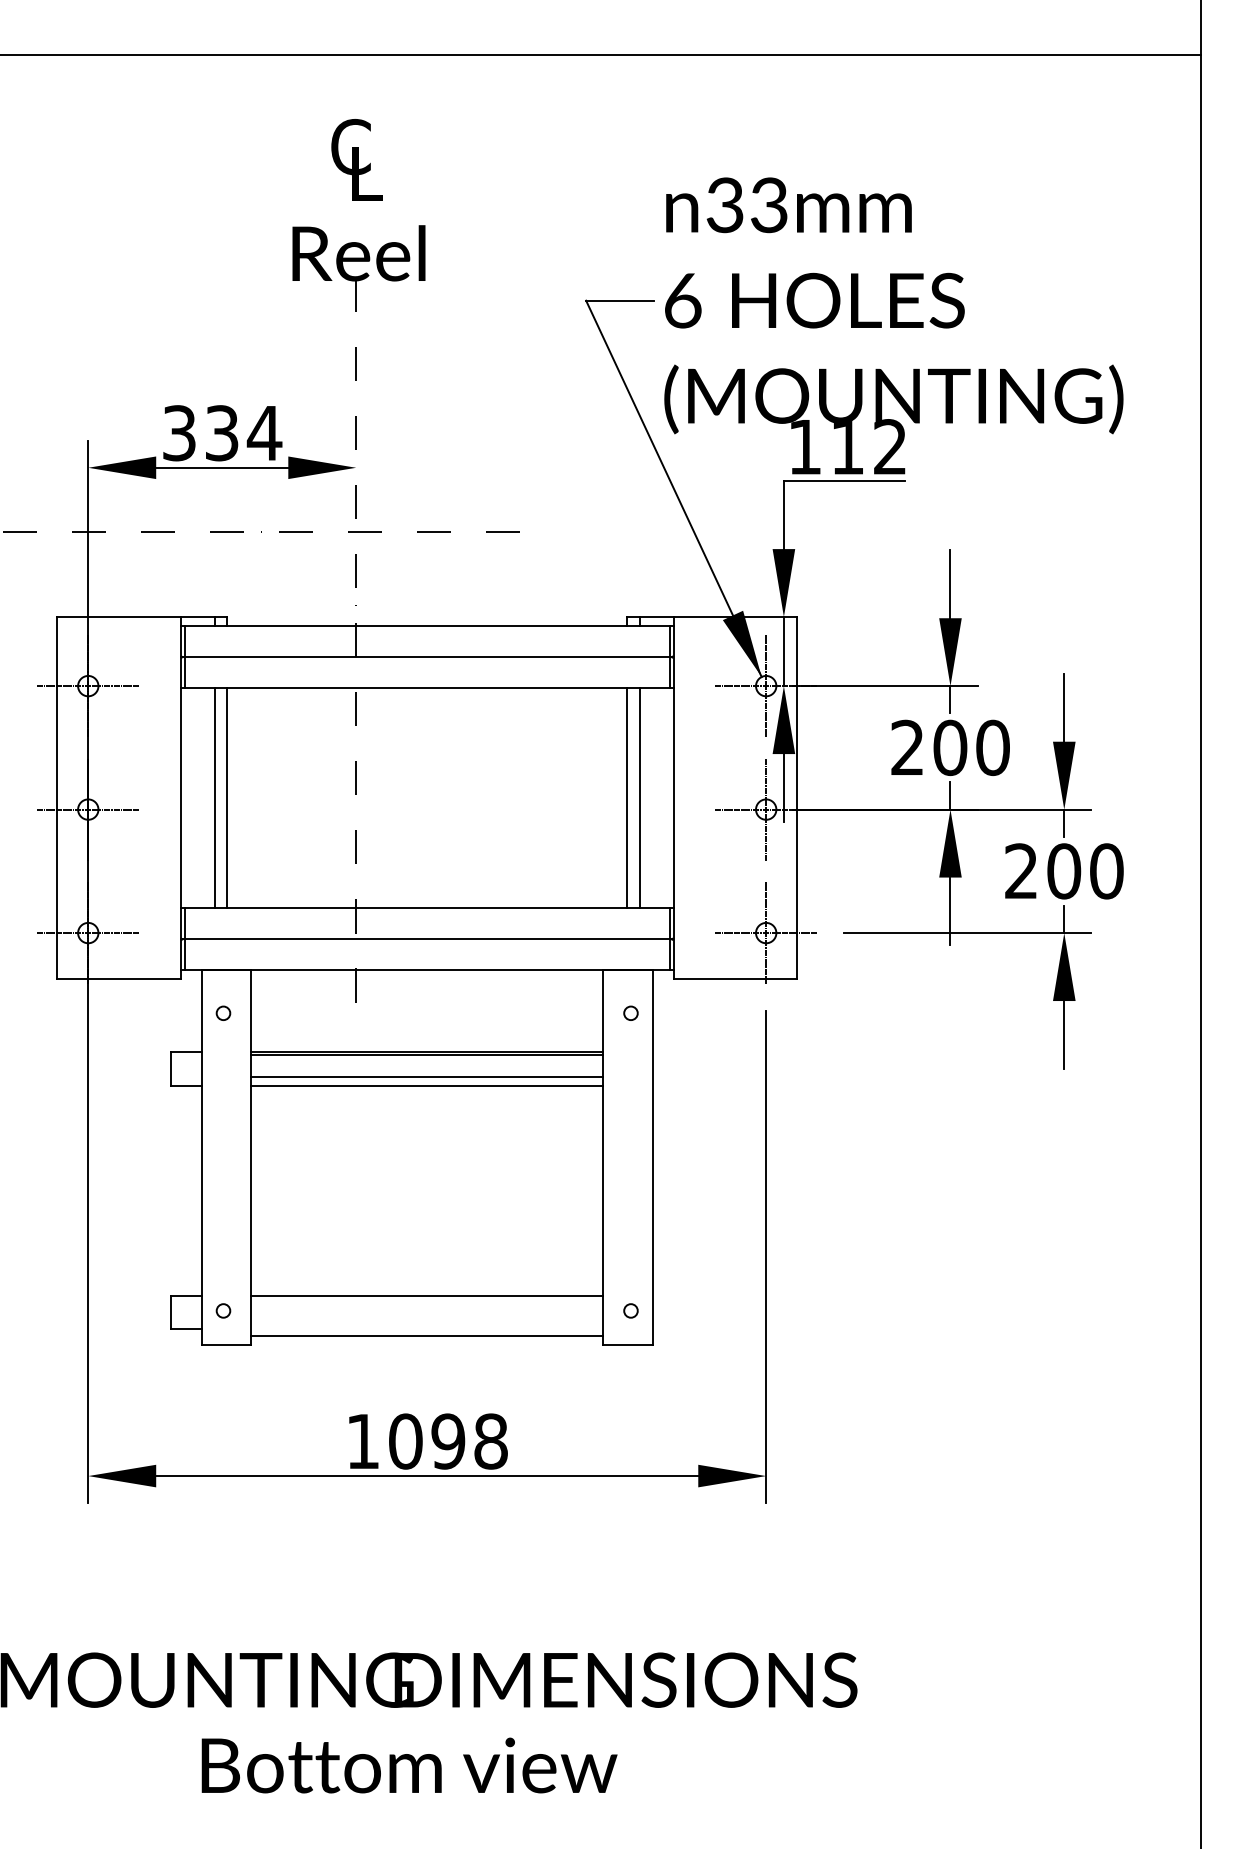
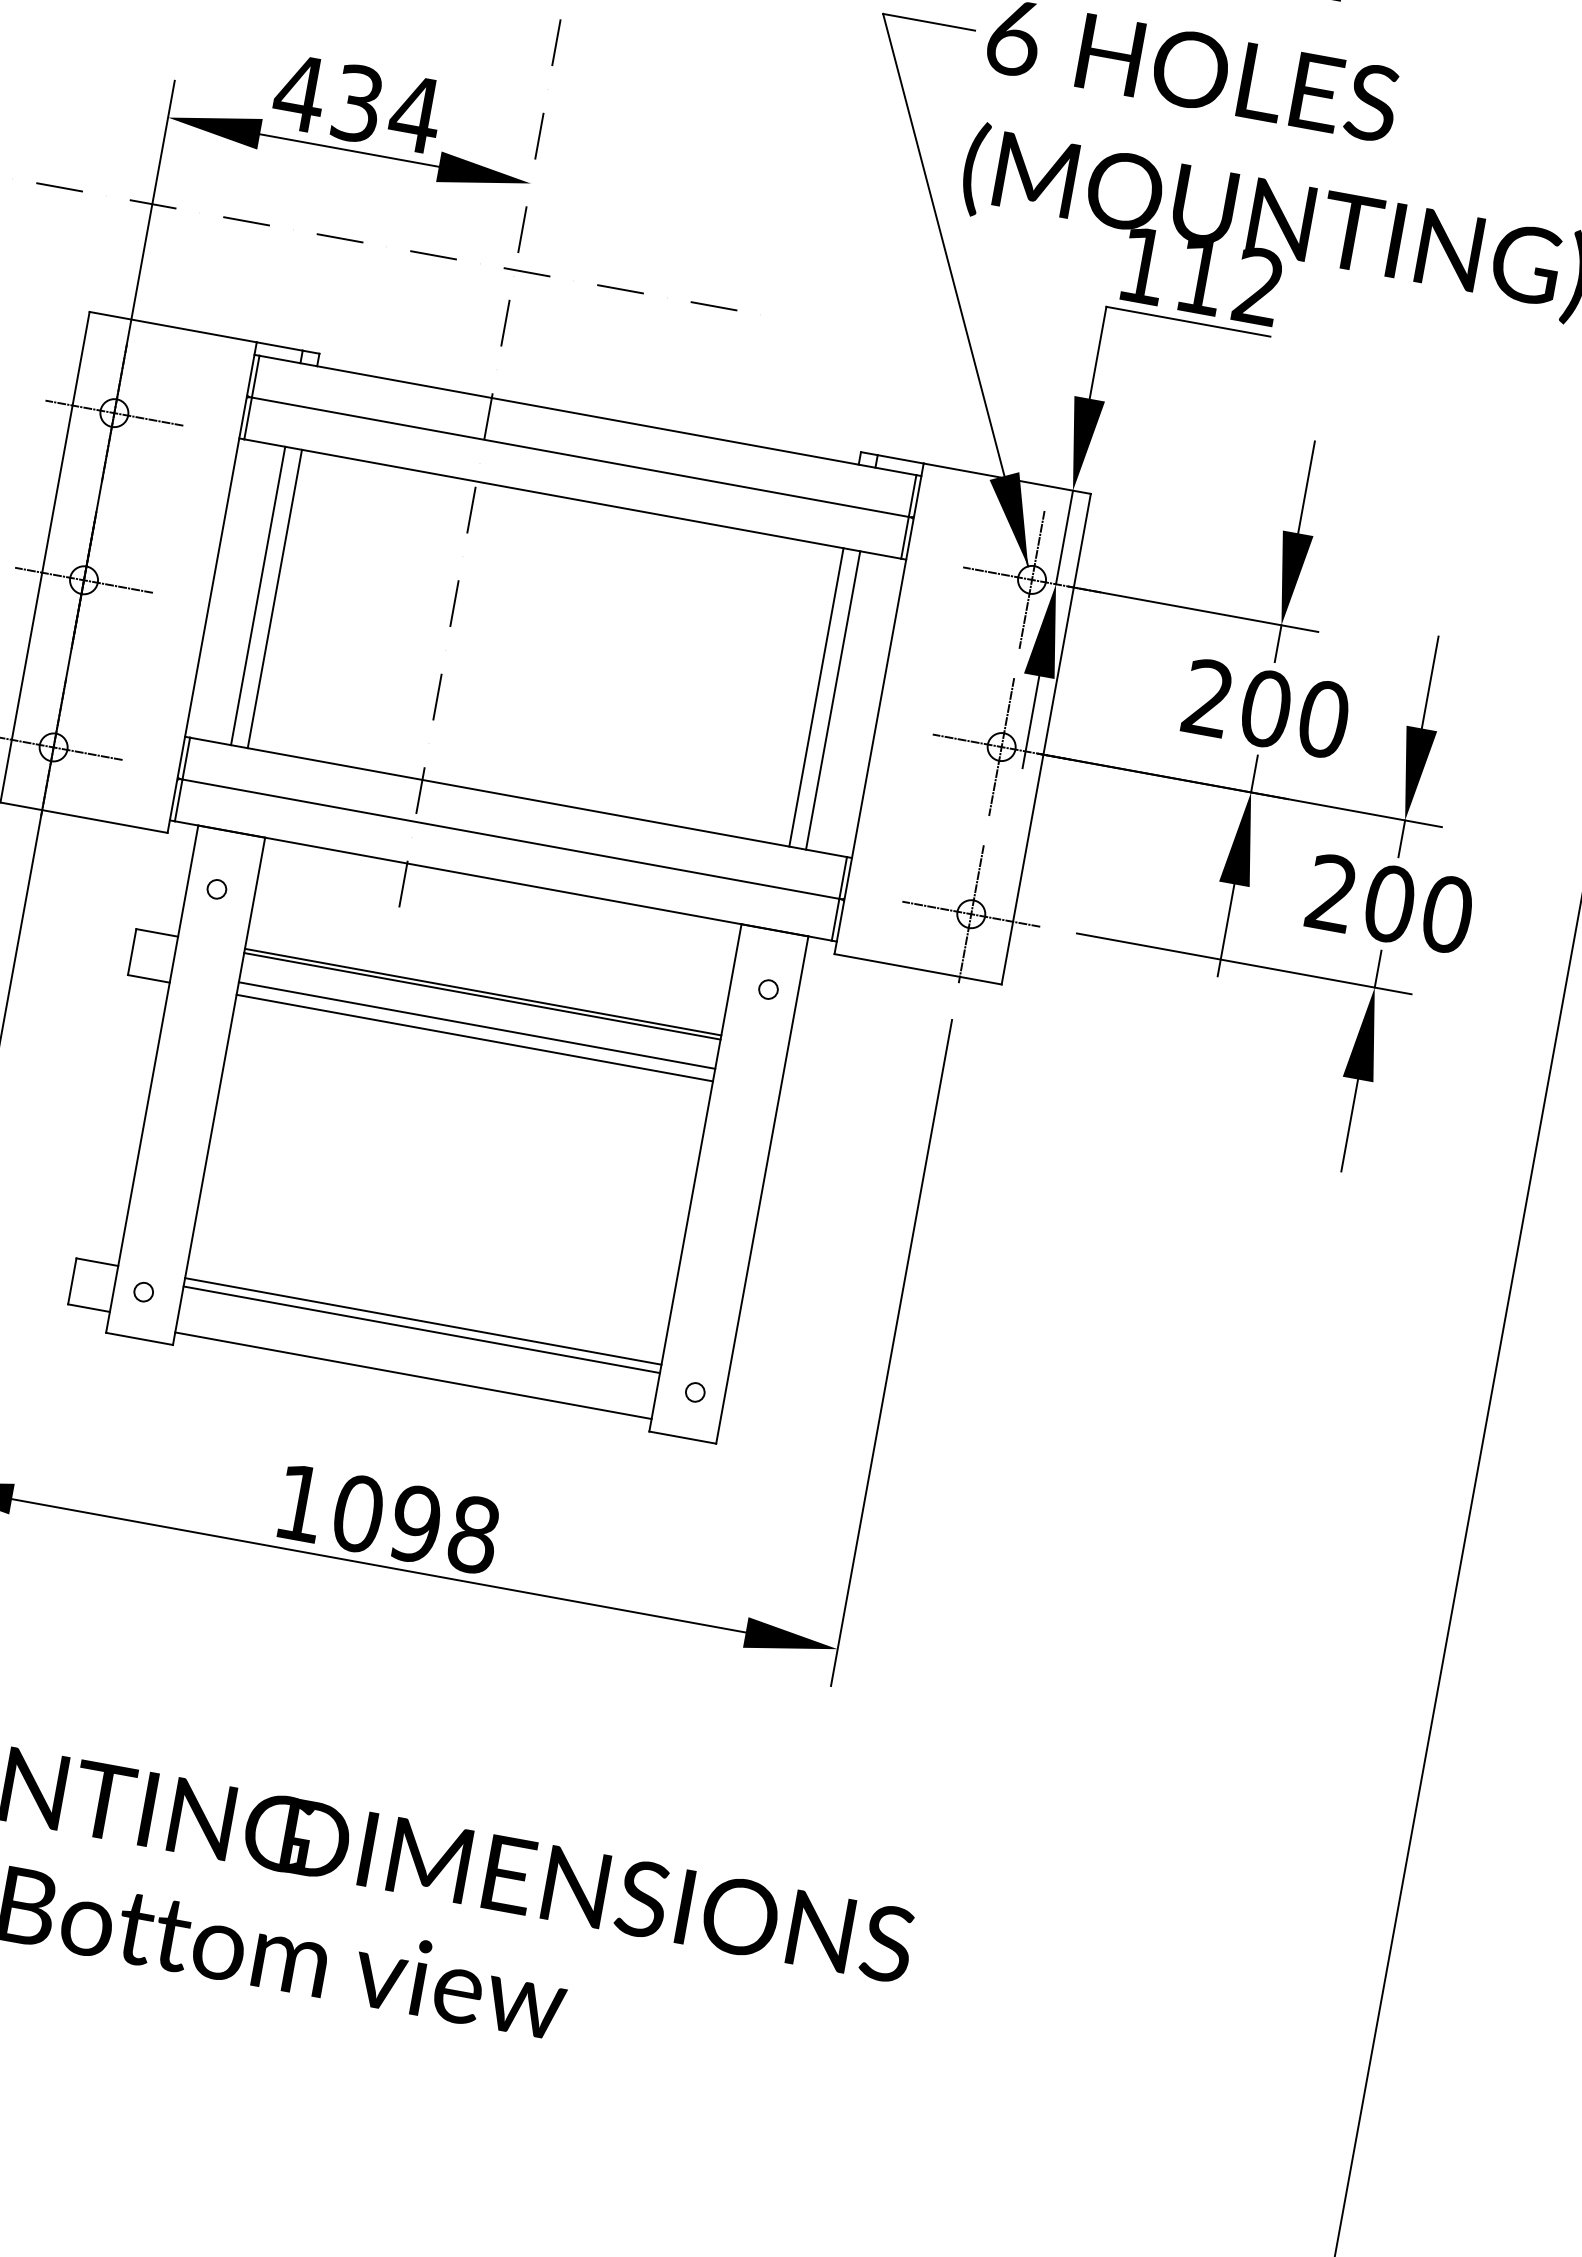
text: (179, 433) -> (300, 93), 334 -> 434
line: (427, 1301) -> (422, 1329), added

